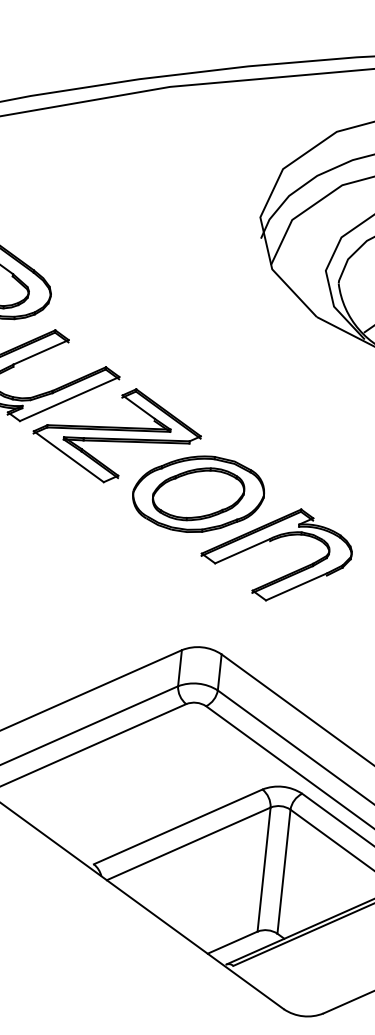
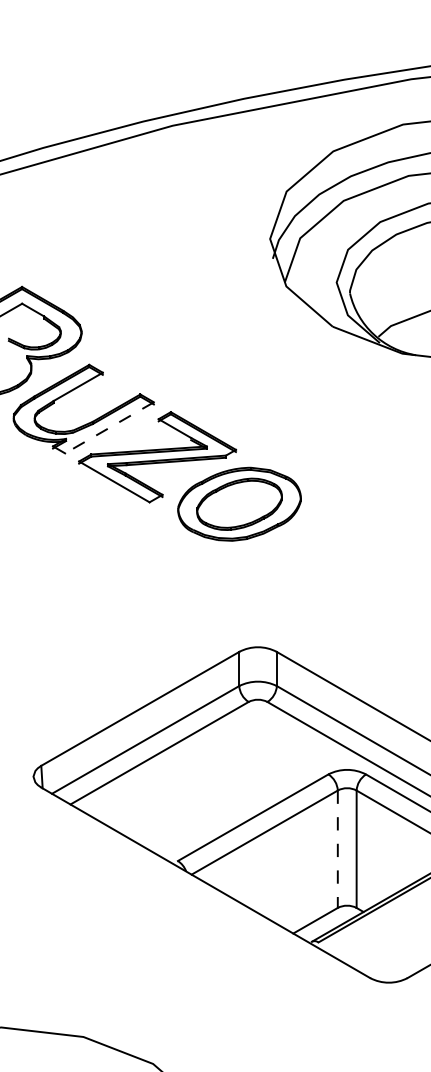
line: (69, 399) -> (109, 428), solid -> dashed
part: (270, 542) -> (311, 542), removed
line: (263, 869) -> (337, 849), solid -> dashed

